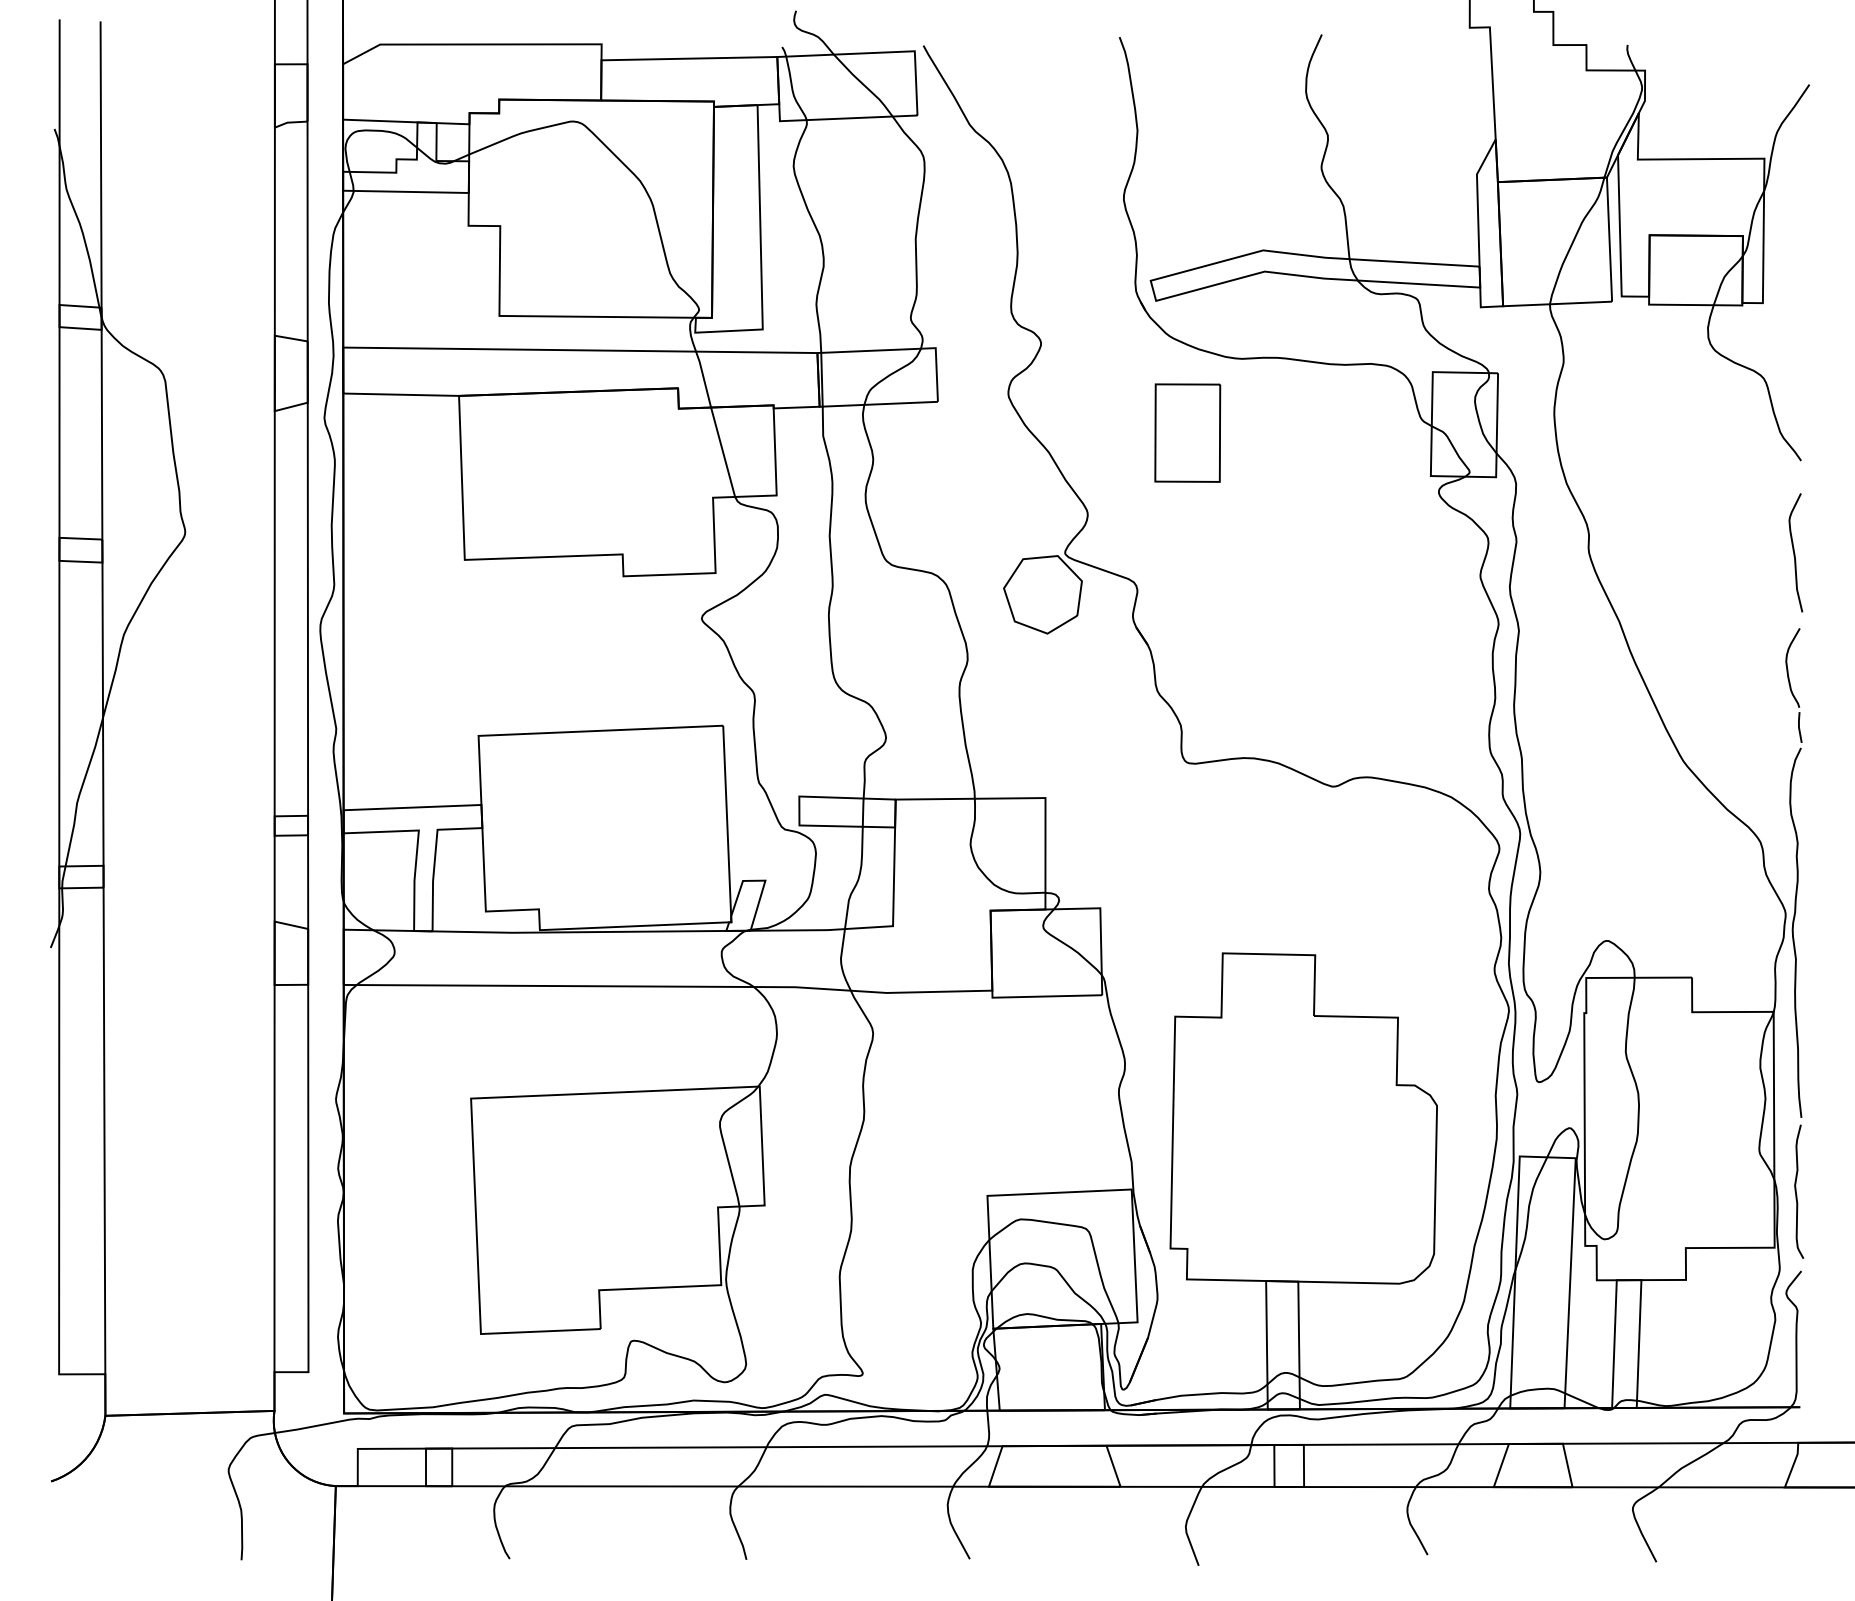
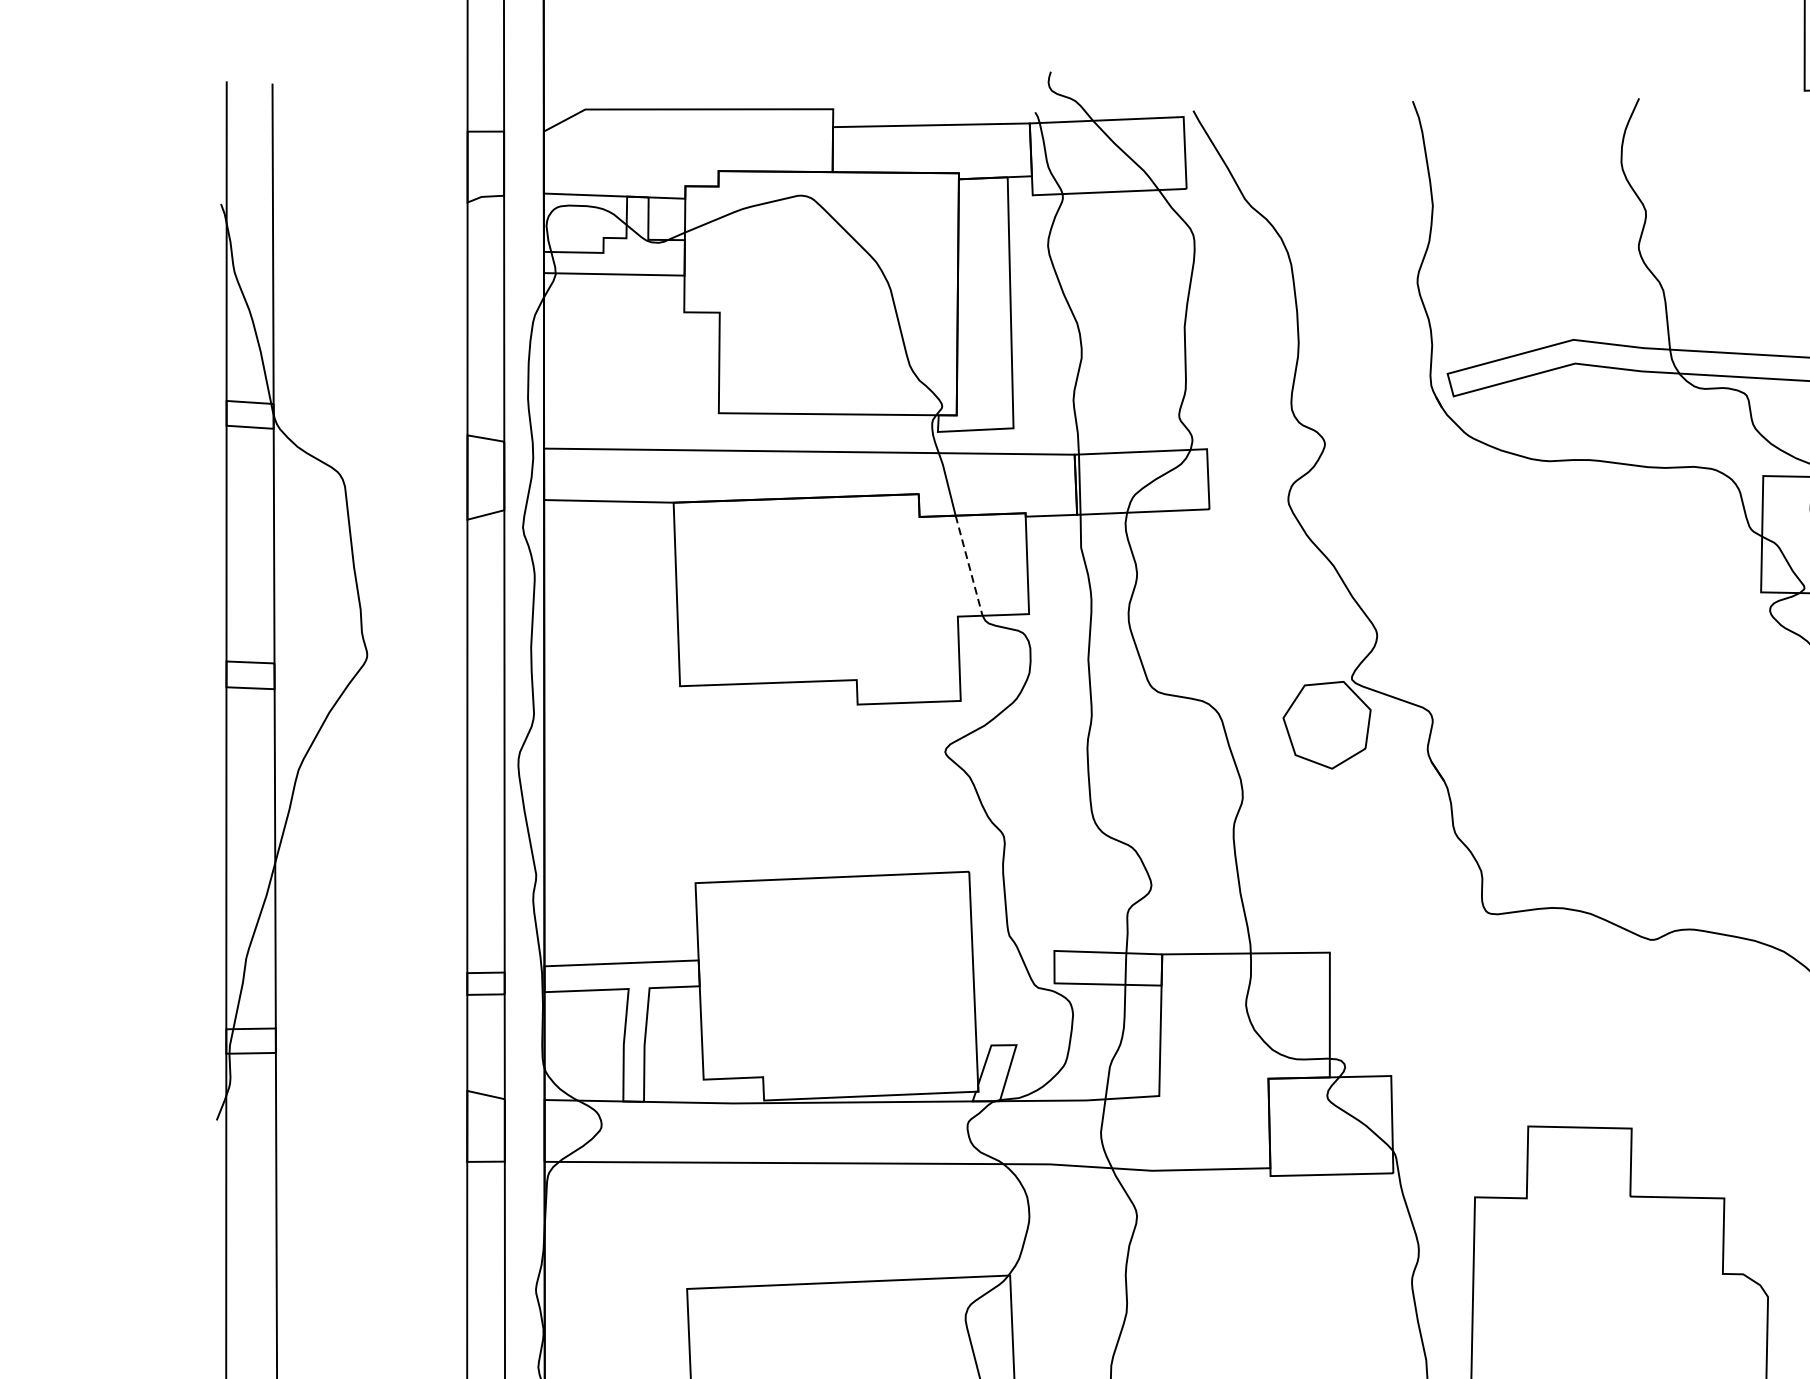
part: (1187, 432) -> (1488, 543), removed
line: (723, 452) -> (969, 566), solid -> dashed

